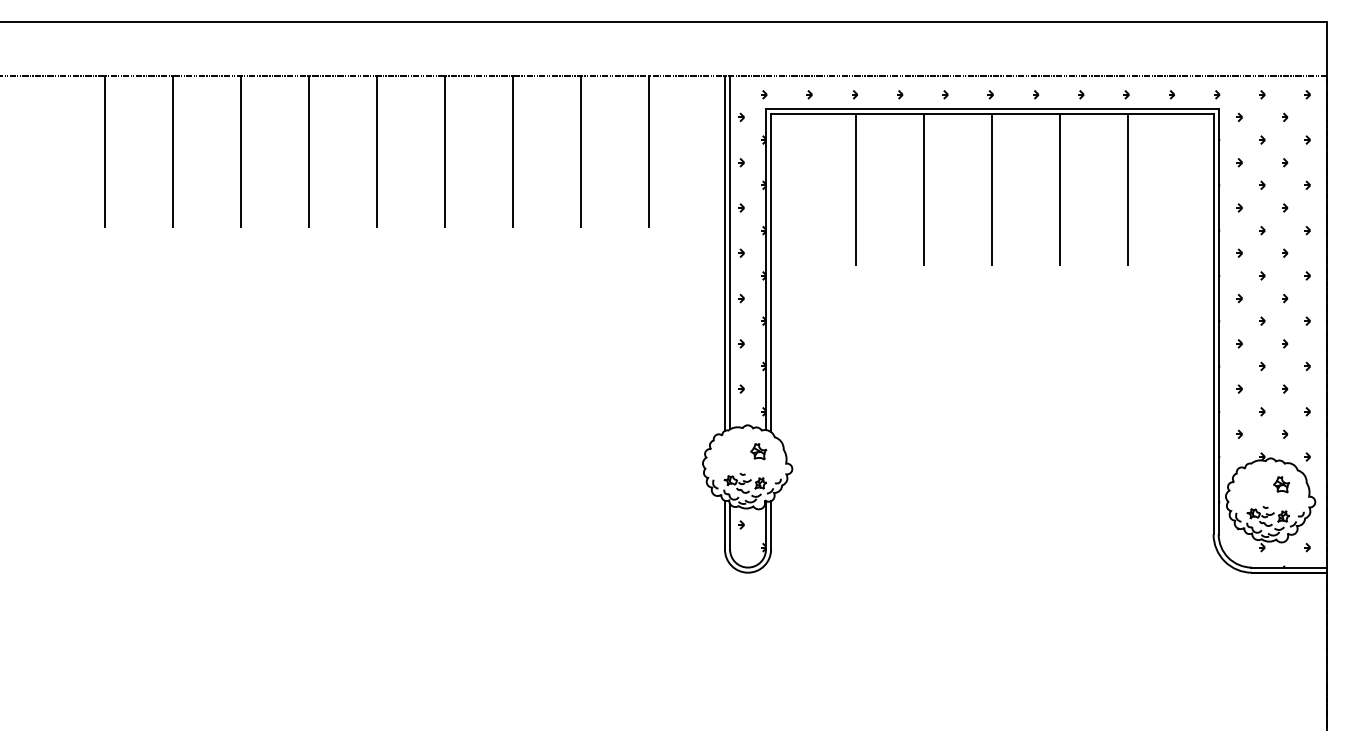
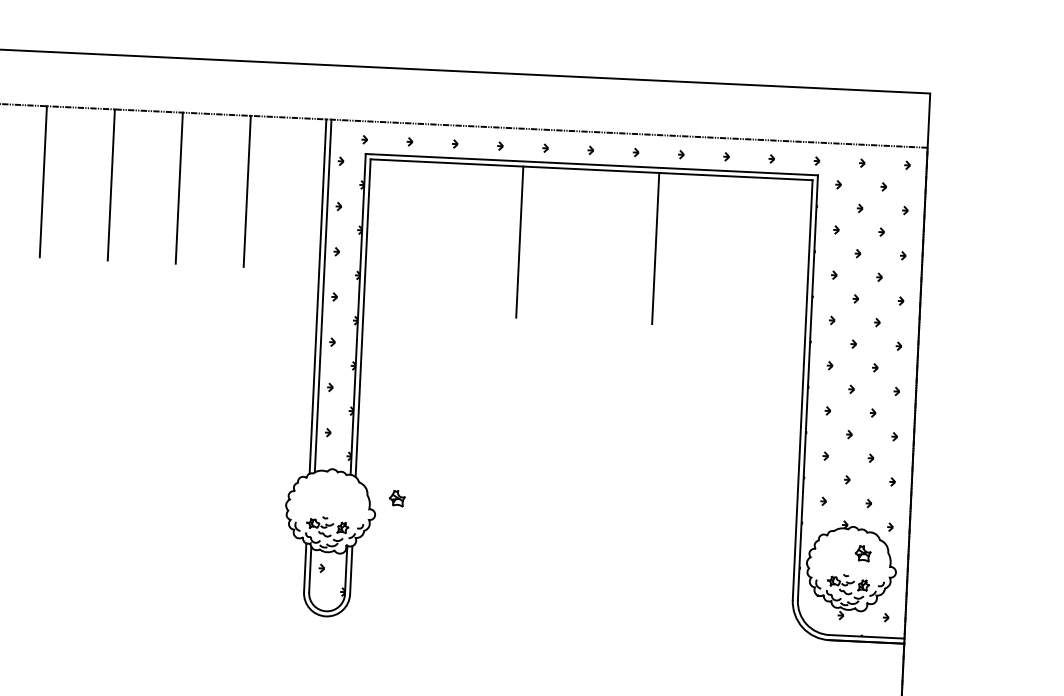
line: (855, 189) -> (451, 238), removed
line: (992, 189) -> (588, 245), removed
line: (1128, 189) -> (724, 251), removed
part: (758, 451) -> (397, 498), moved

